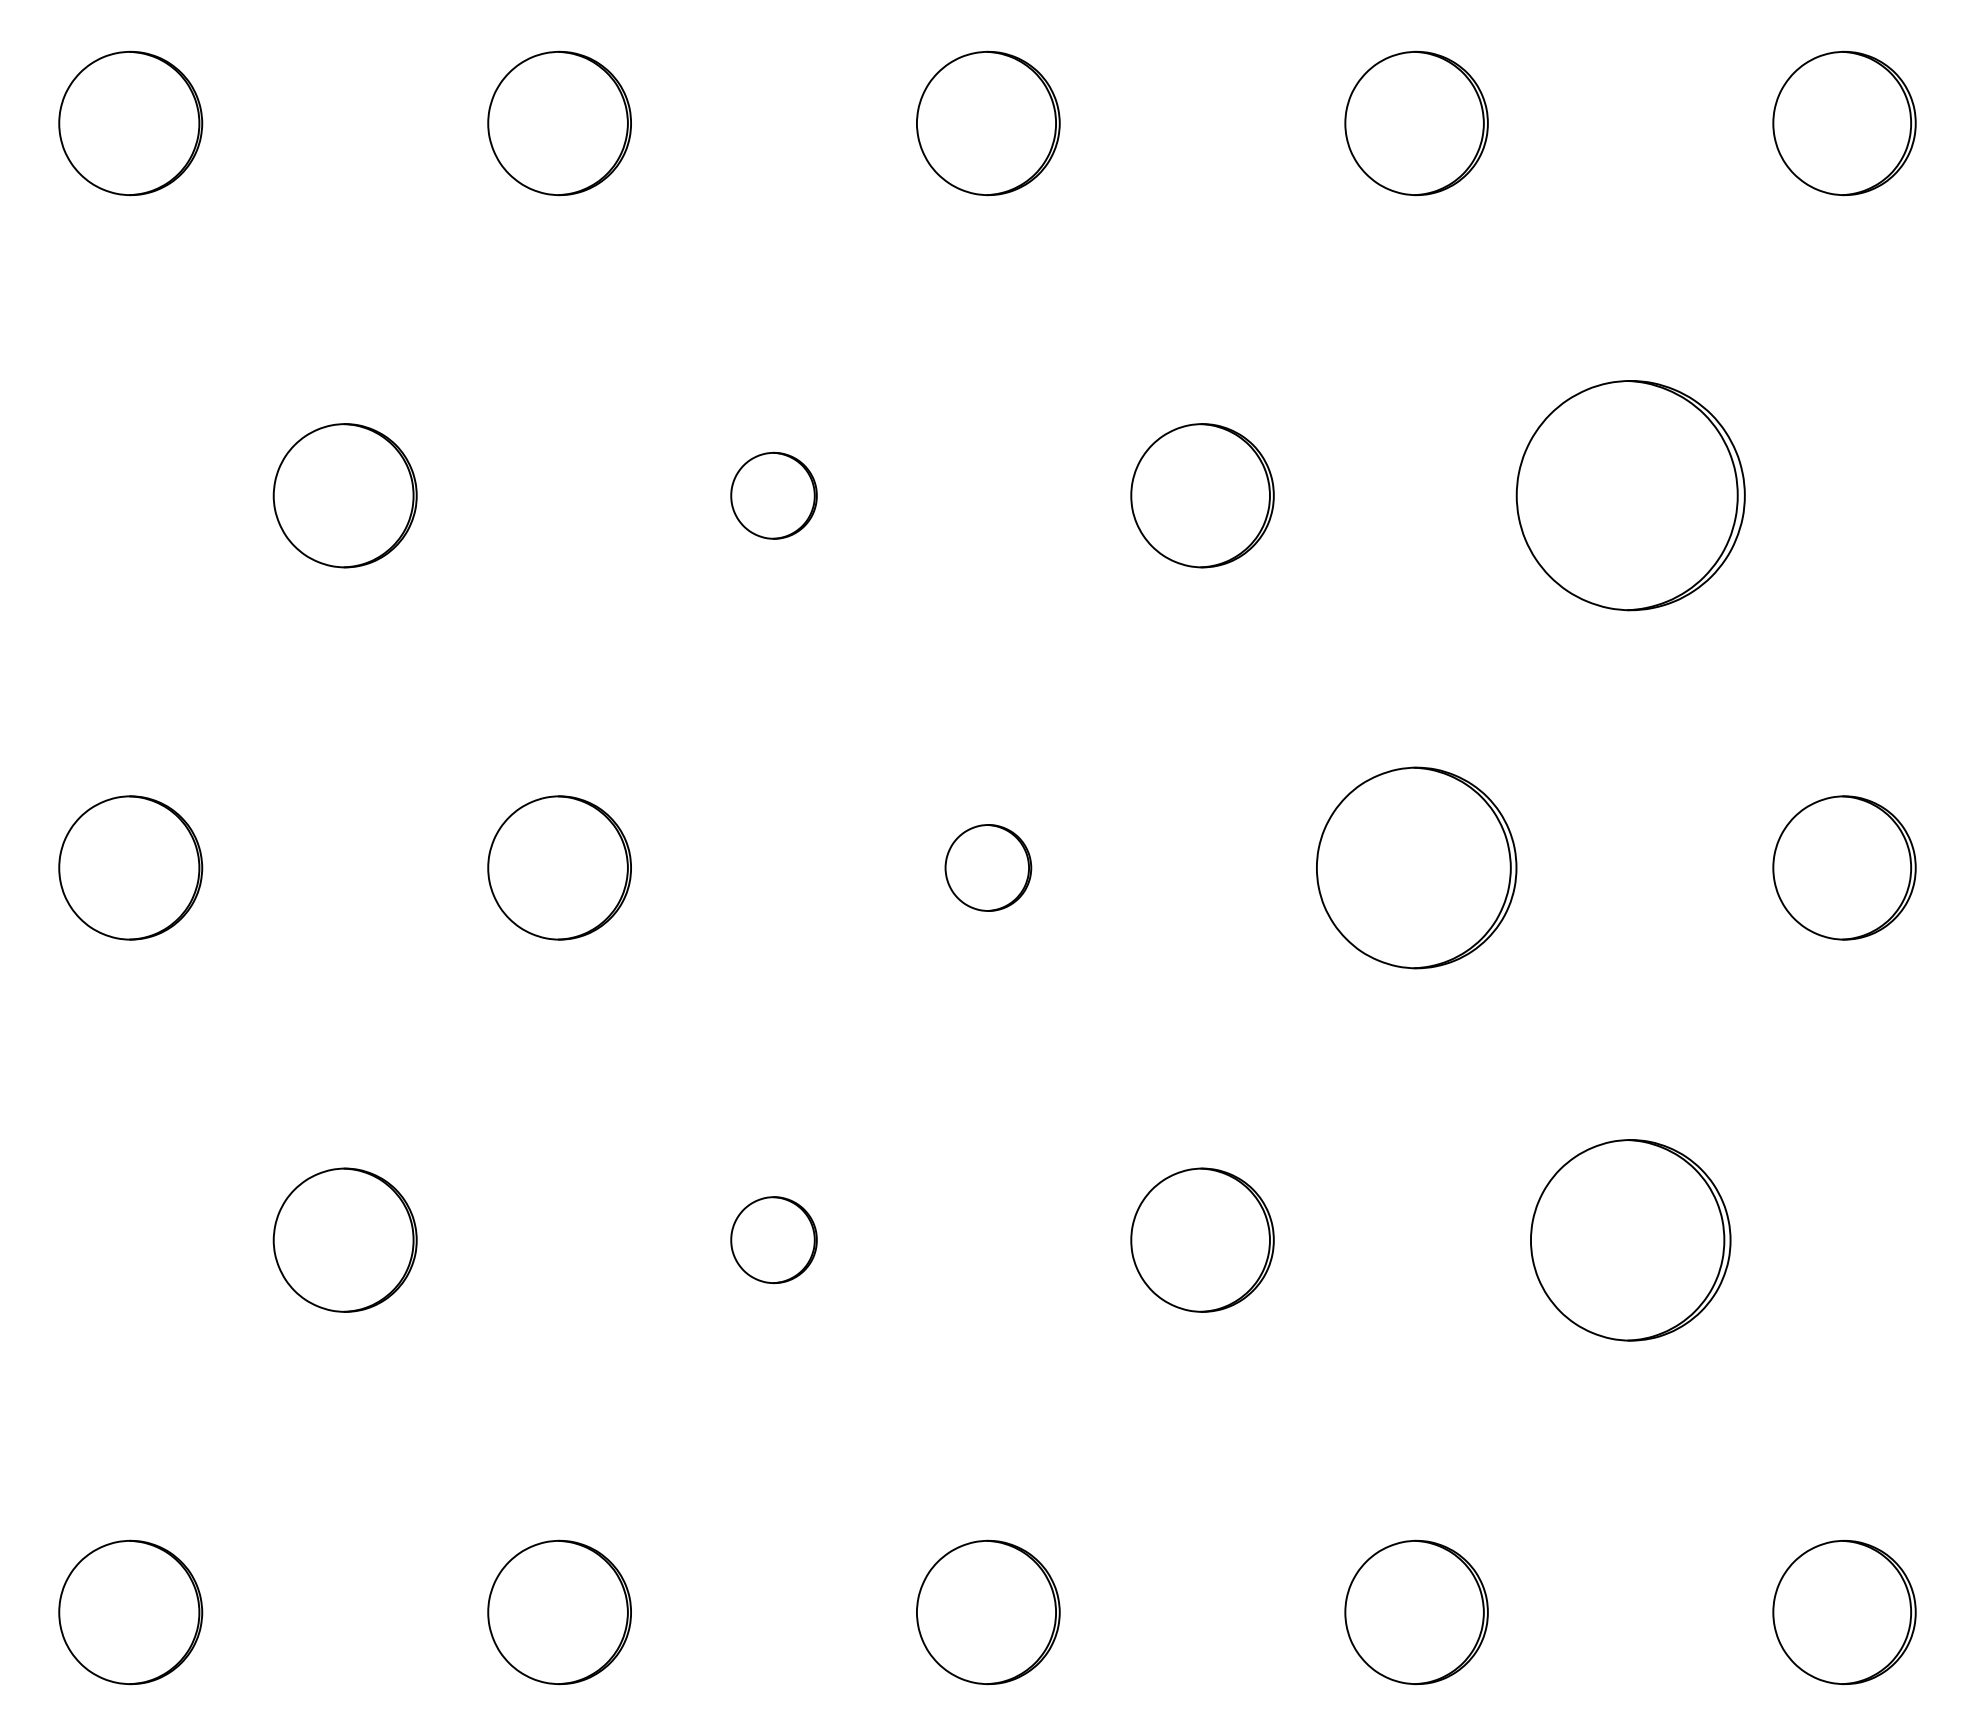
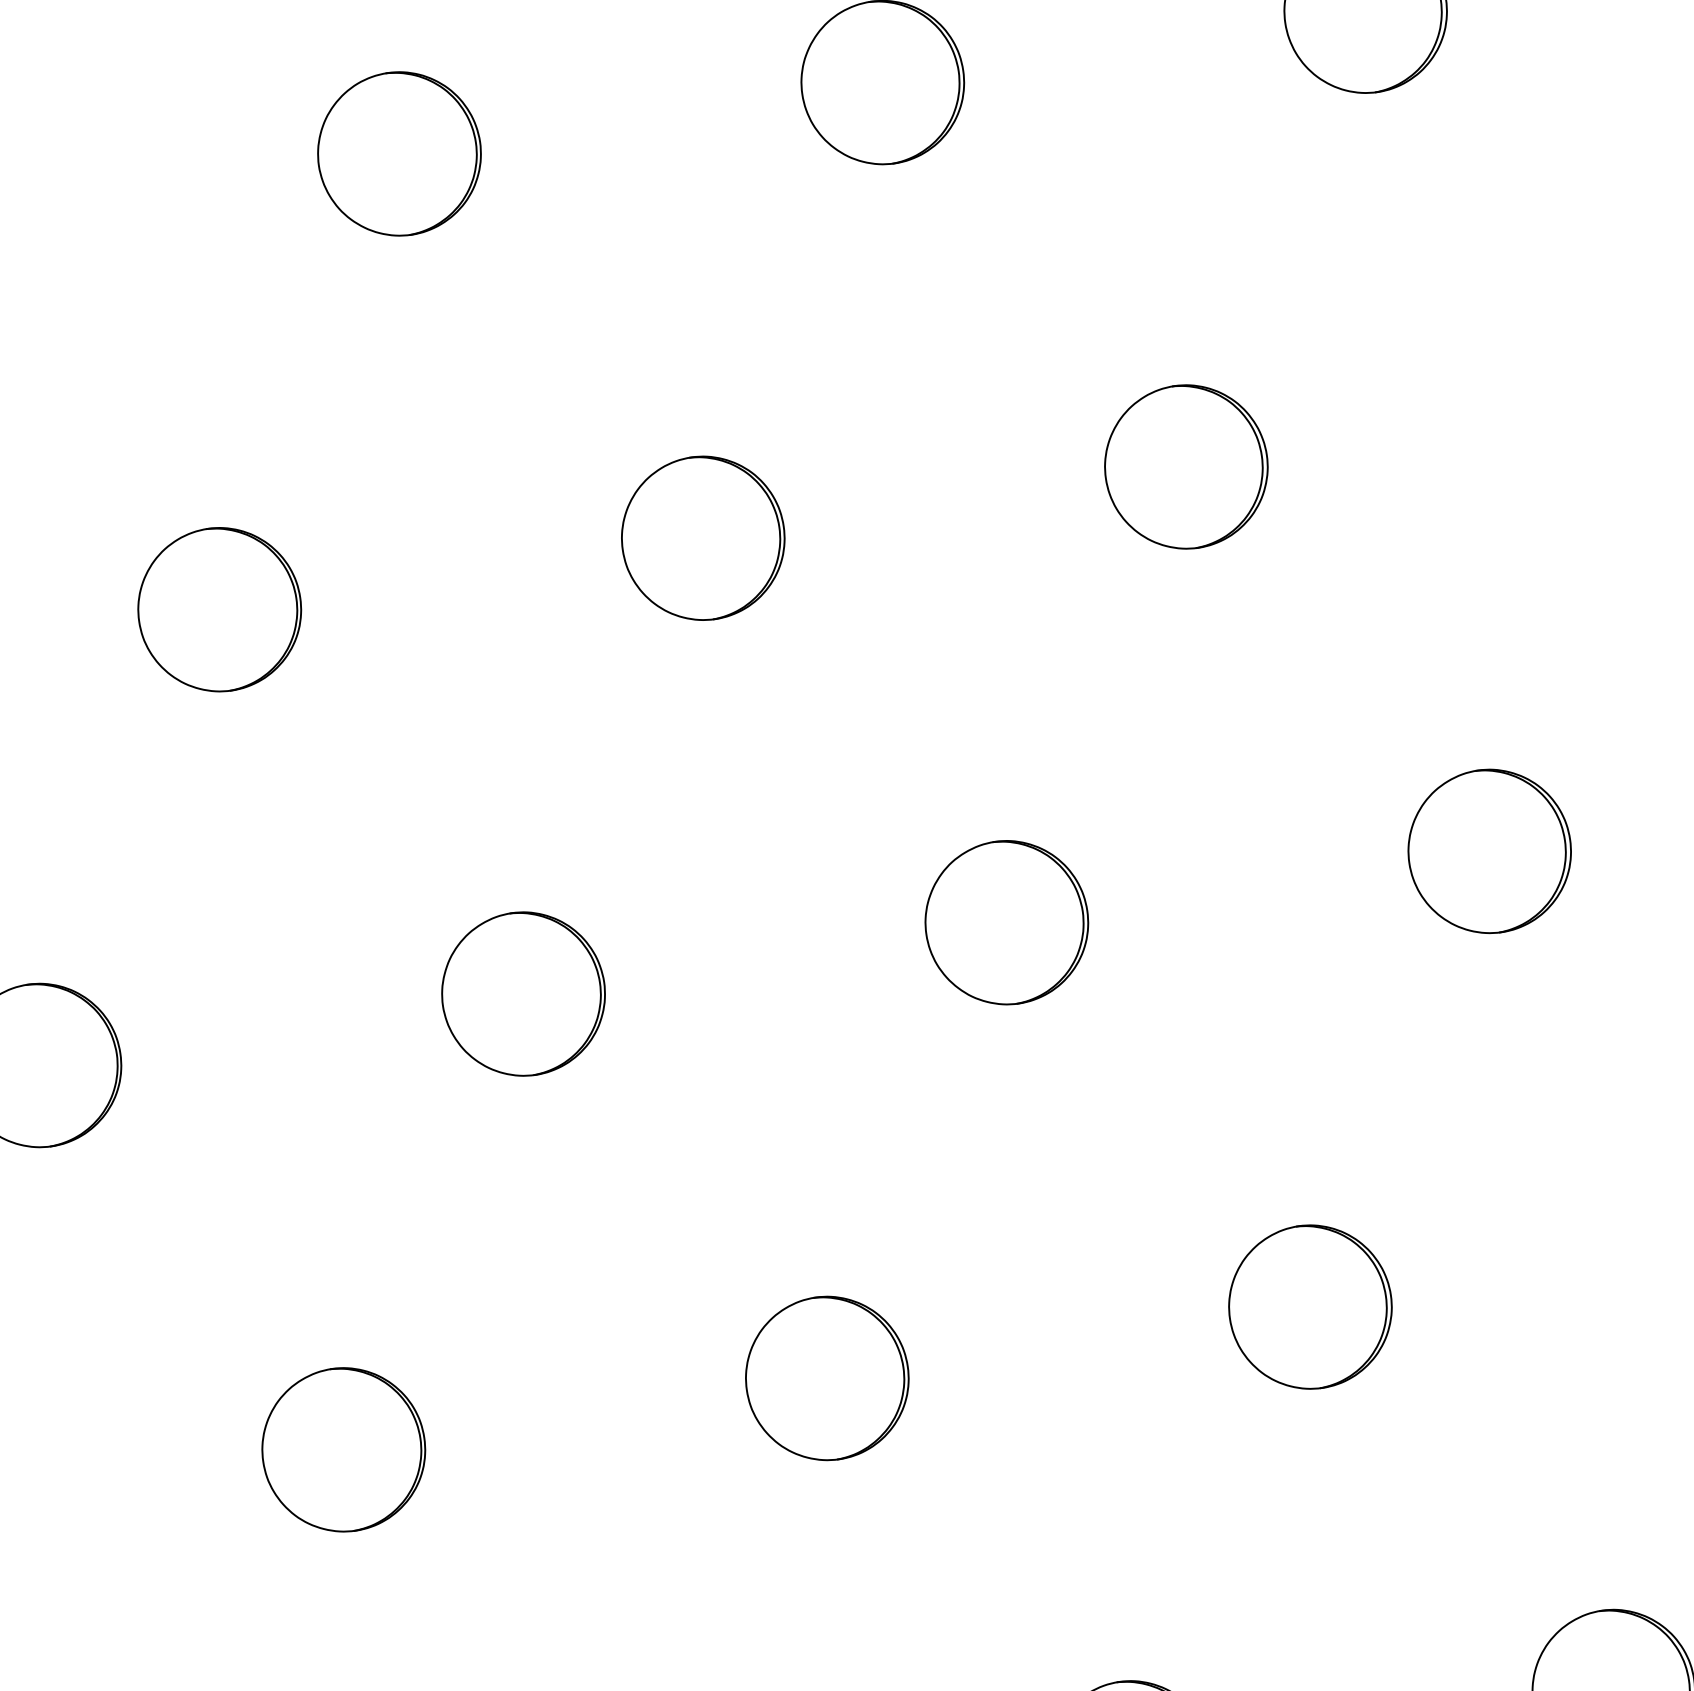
part: (773, 495) -> (219, 609), size x1.67
part: (1630, 495) -> (1186, 466), size x0.62
part: (988, 867) -> (523, 993), size x1.67
part: (1416, 867) -> (1006, 922), size x0.71
part: (773, 1239) -> (343, 1449), size x1.67
part: (1630, 1239) -> (1310, 1306), size x0.71

